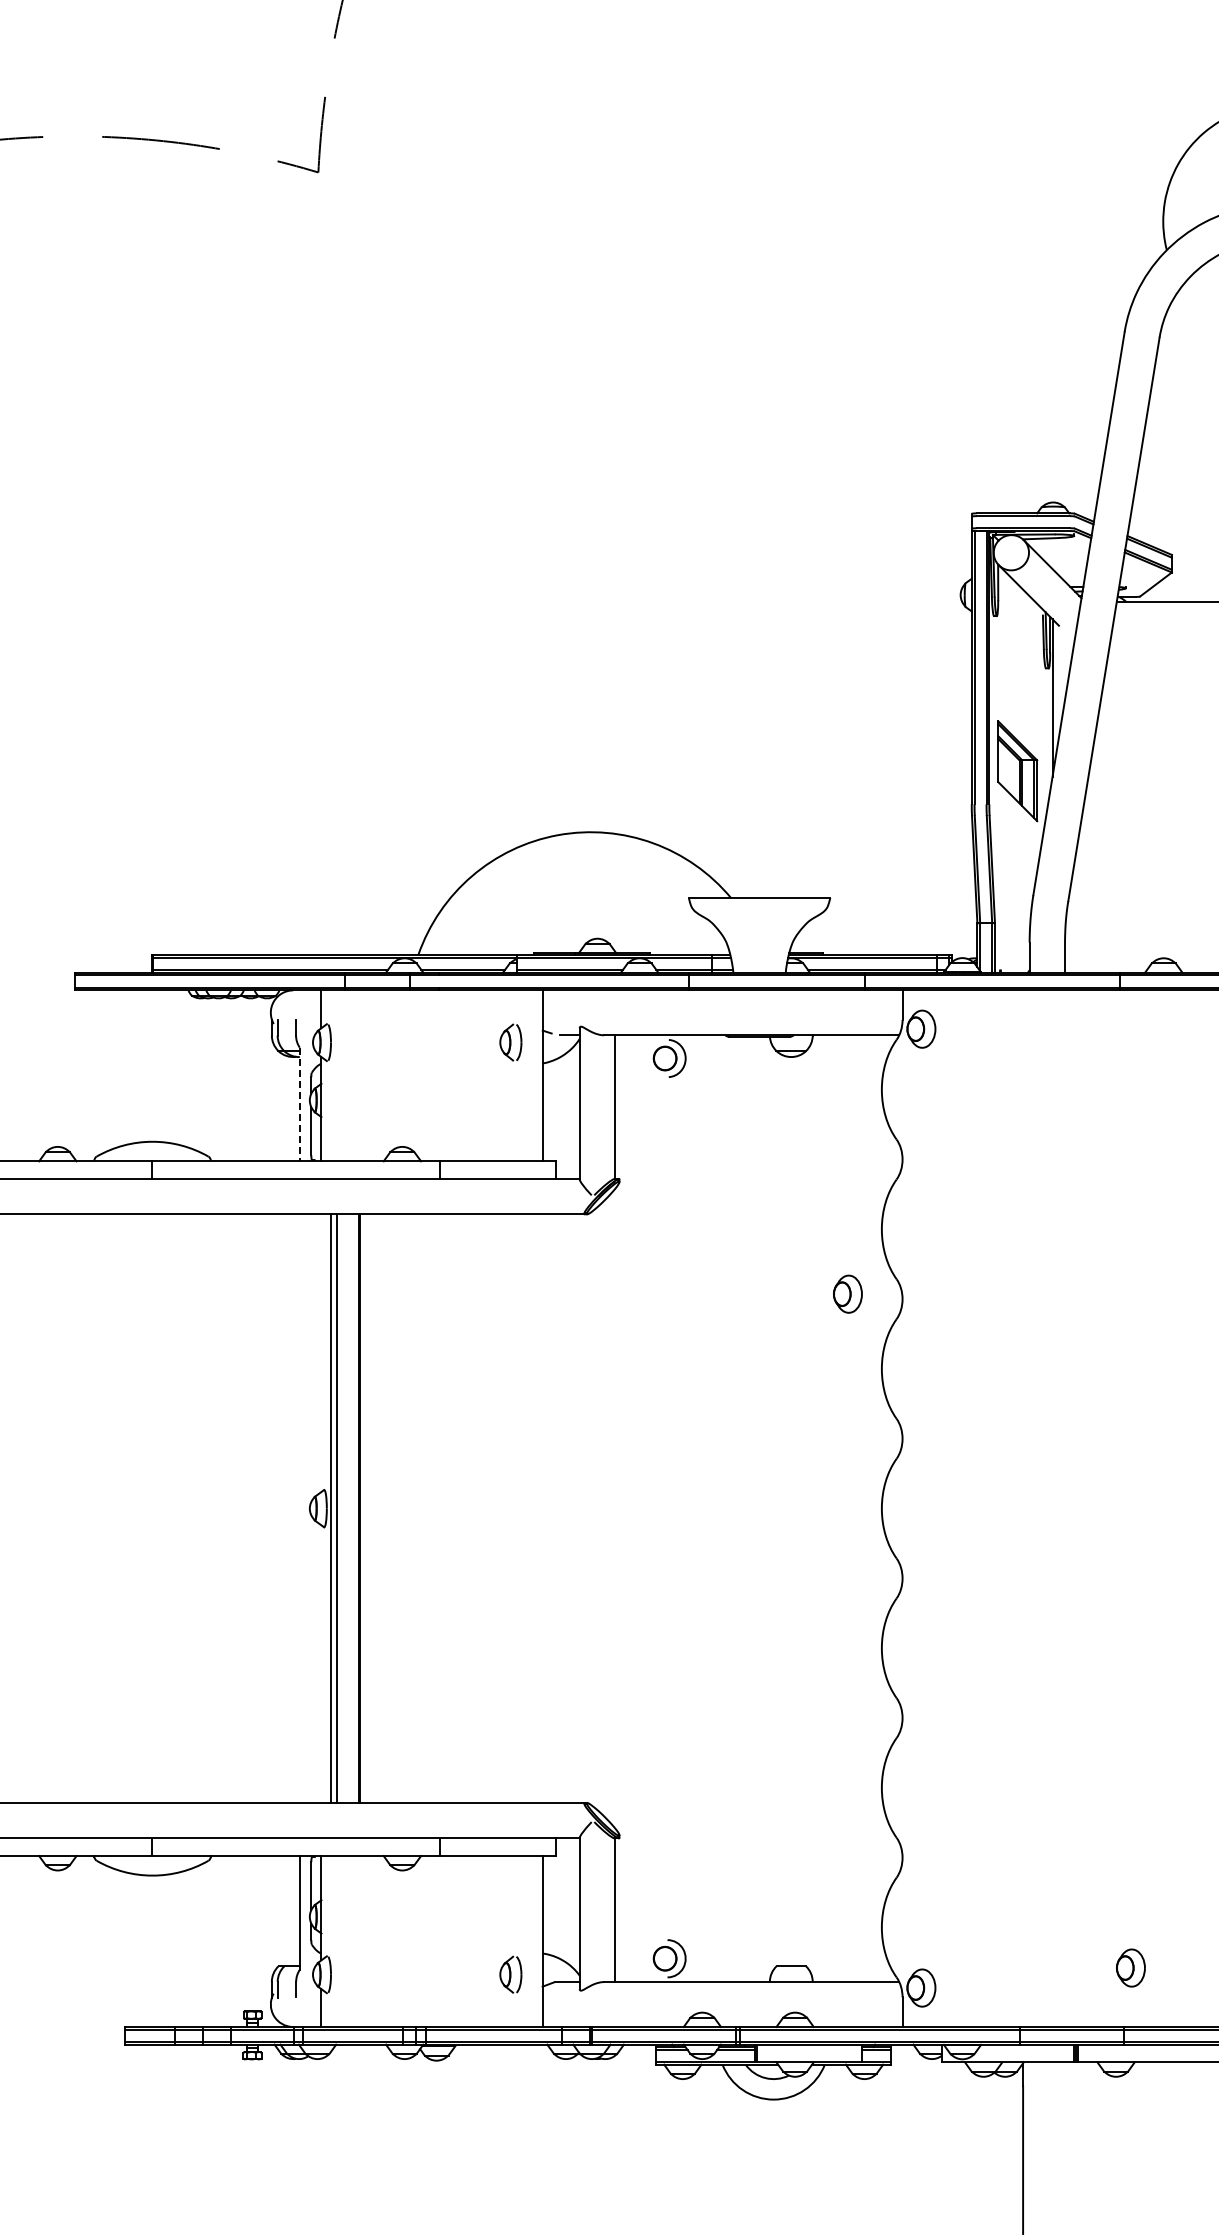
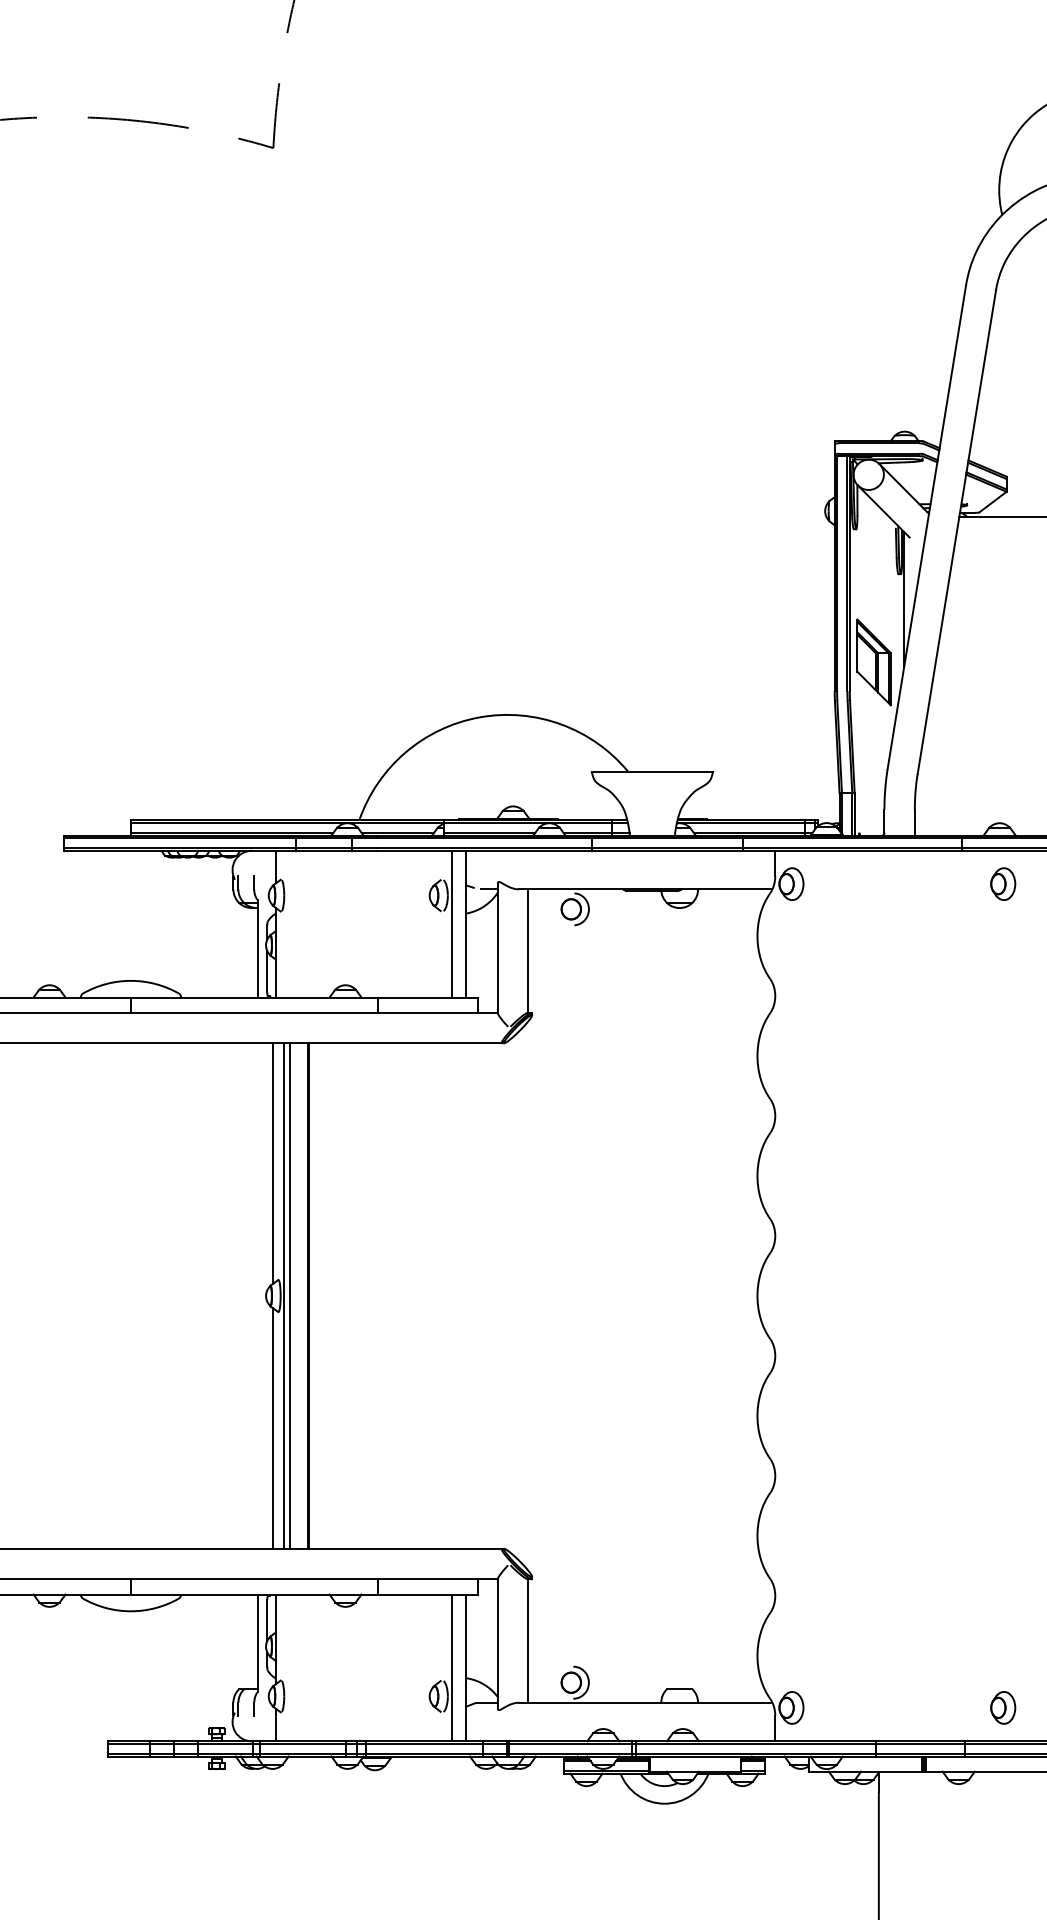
line: (526, 1075) -> (452, 923), added
line: (299, 1104) -> (257, 948), dashed -> solid
part: (847, 1293) -> (1002, 883), moved
line: (317, 1354) -> (272, 1163), added
line: (317, 1662) -> (272, 1428), added
line: (526, 1941) -> (452, 1667), added
part: (1130, 1967) -> (1002, 1707), moved

